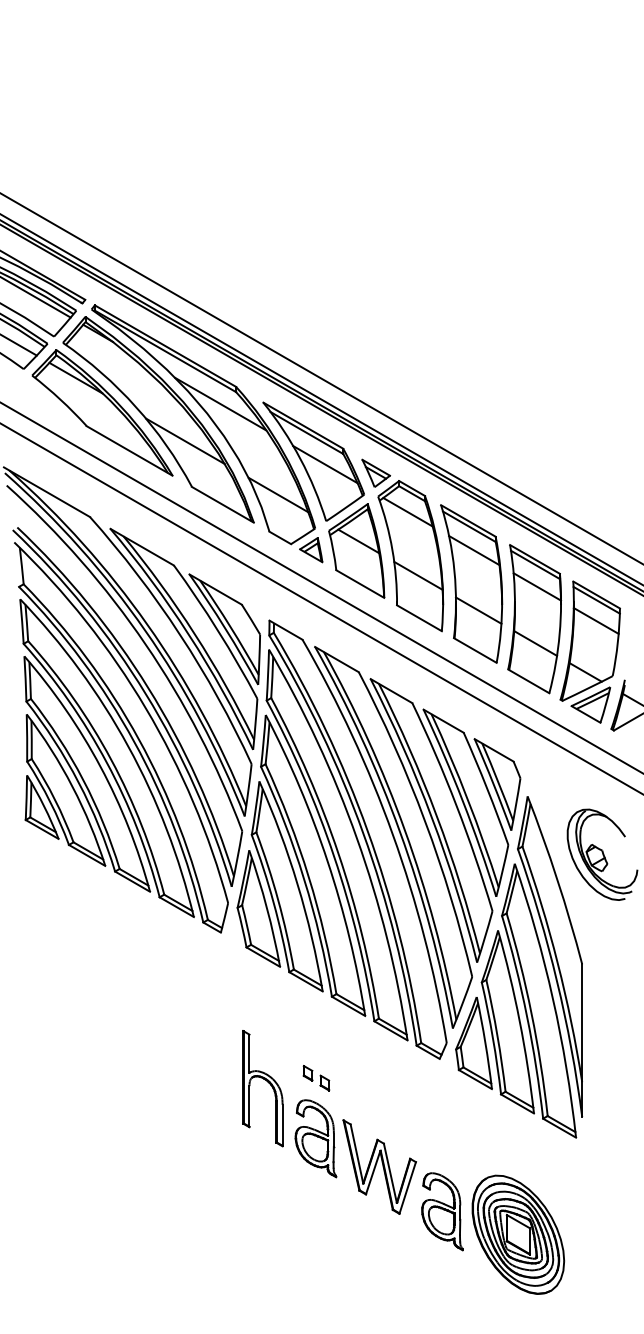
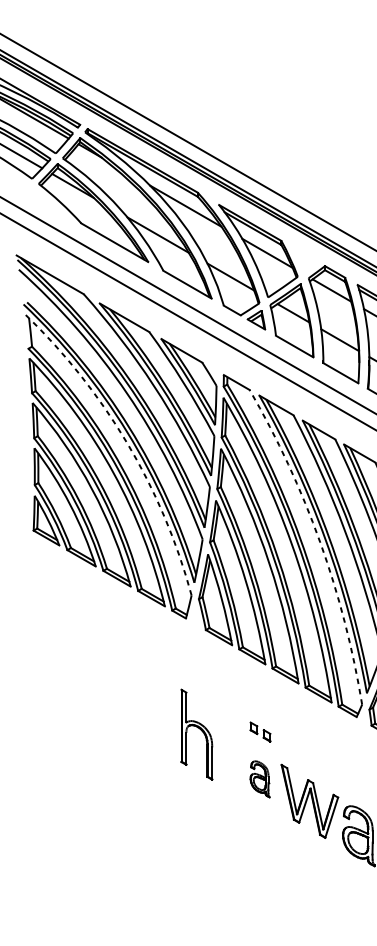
part: (375, 472) -> (306, 259), removed
arc: (145, 708) -> (127, 443), solid -> dashed
arc: (392, 834) -> (319, 541), solid -> dashed
part: (267, 1082) -> (200, 729), moved
part: (315, 1138) -> (259, 779), size x0.6

